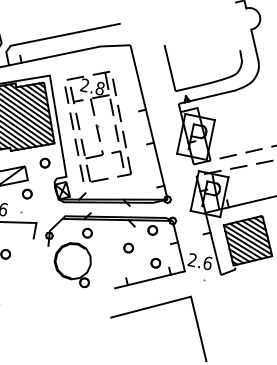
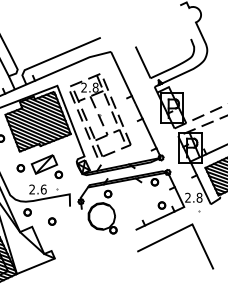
part: (44, 162) -> (66, 149), removed
part: (127, 247) -> (139, 198), removed
text: (207, 262) -> (199, 197), 2.6 -> 2.8

